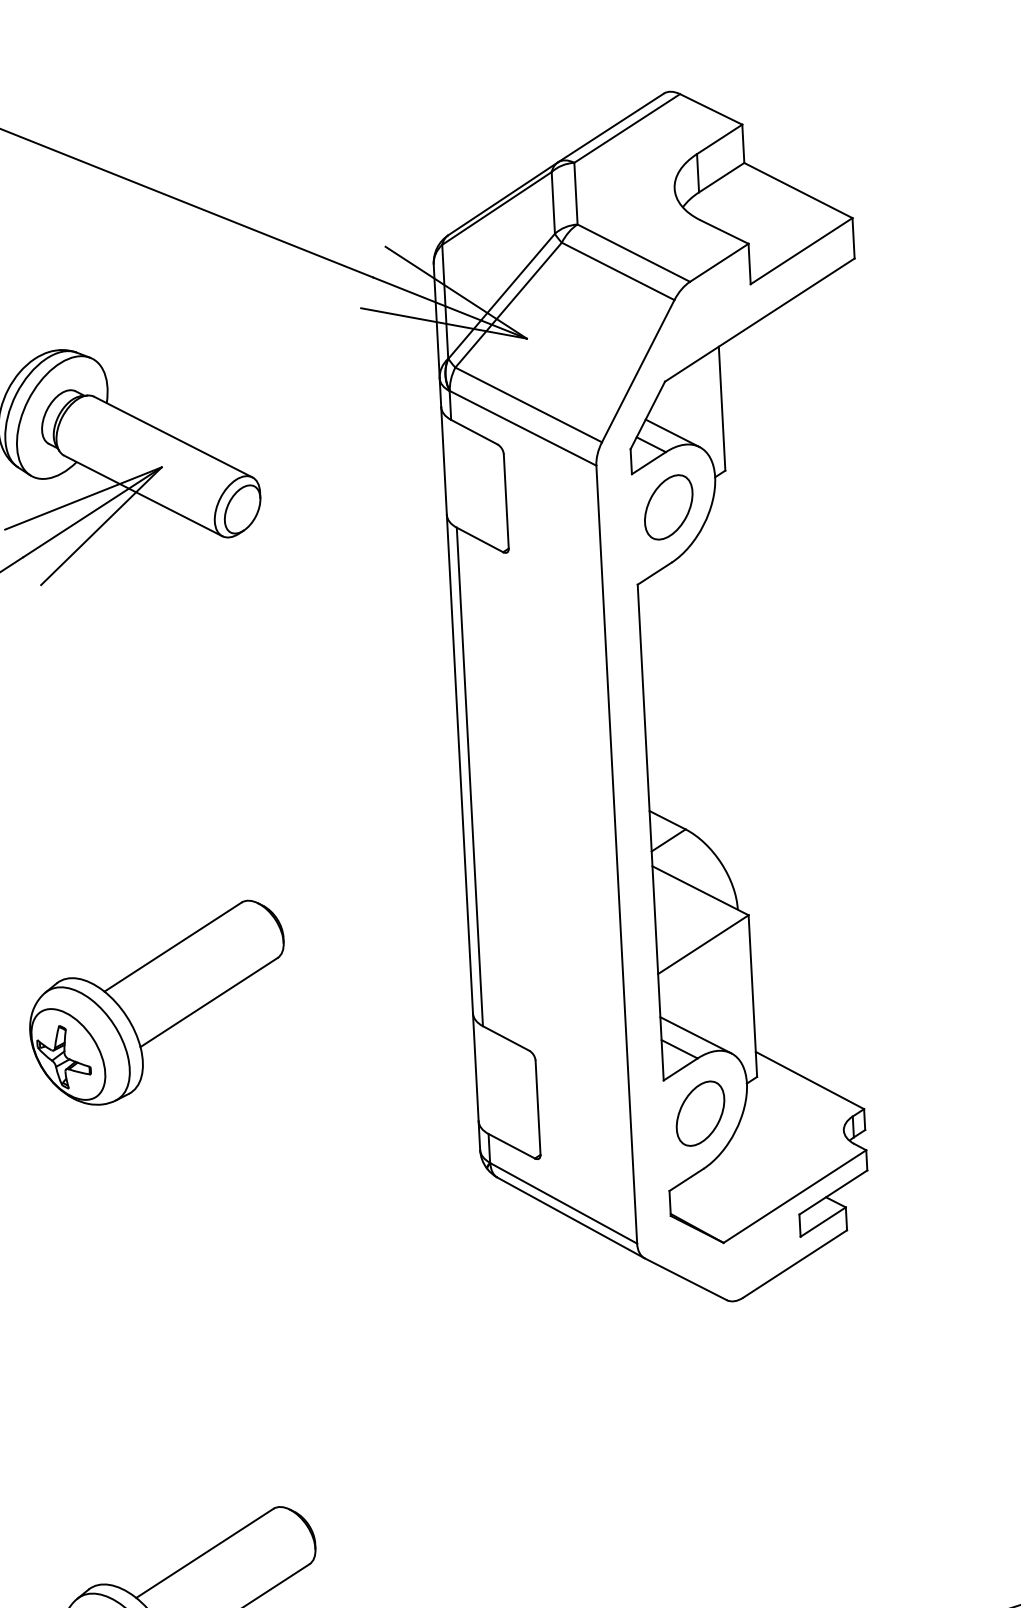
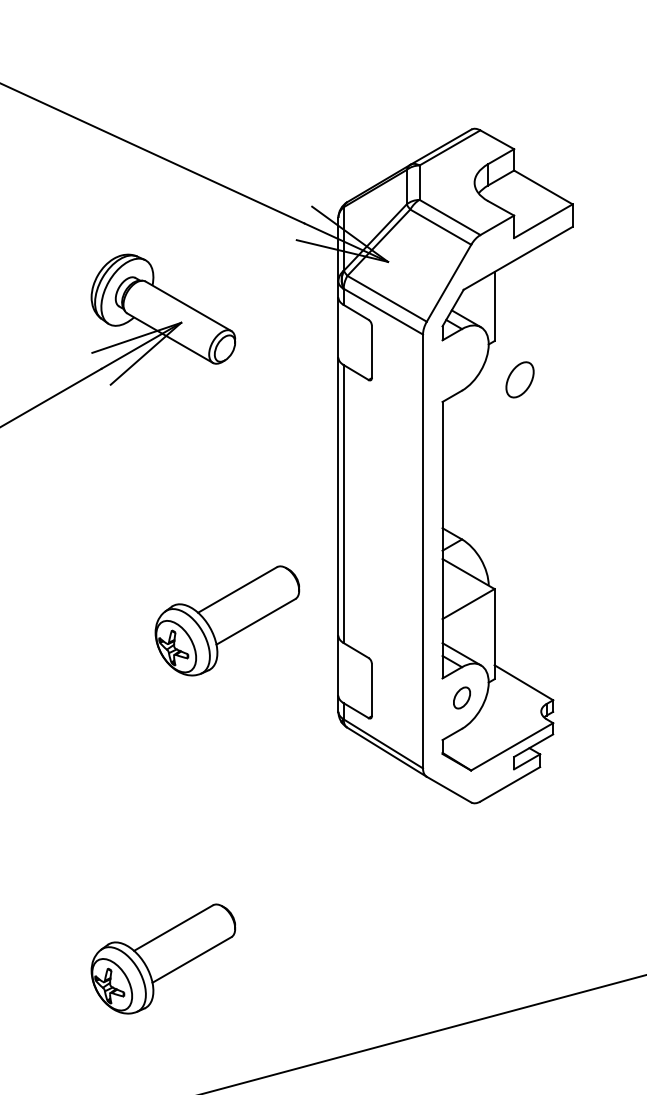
part: (667, 506) -> (519, 379), moved
part: (157, 1002) -> (227, 620), moved
part: (699, 1112) -> (461, 697), size x0.6

